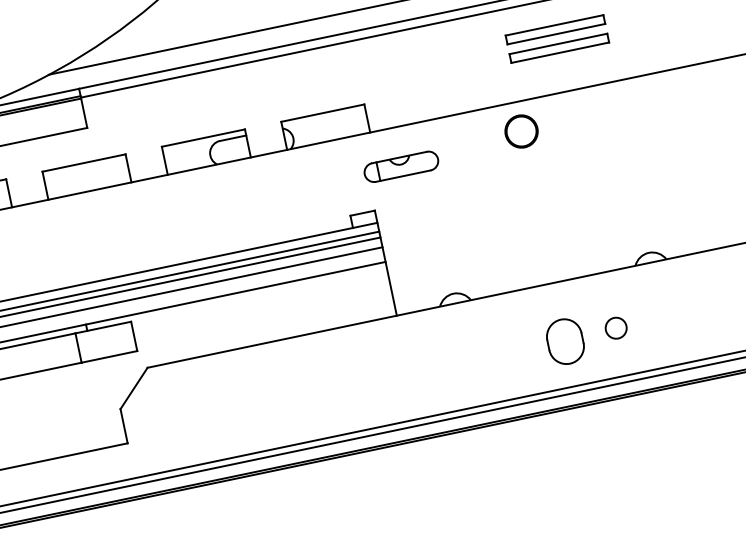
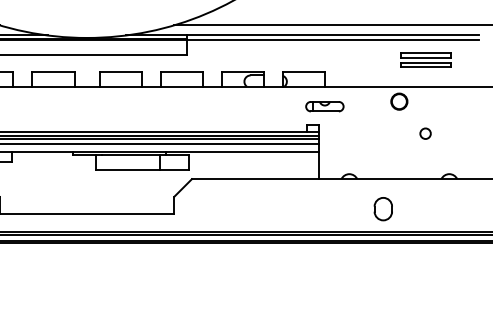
part: (400, 166) -> (324, 106), moved
circle: (615, 327) -> (425, 133), moved
part: (563, 342) -> (382, 209), moved

